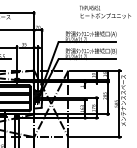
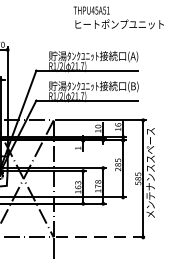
line: (95, 137) -> (101, 237), solid -> dashed

